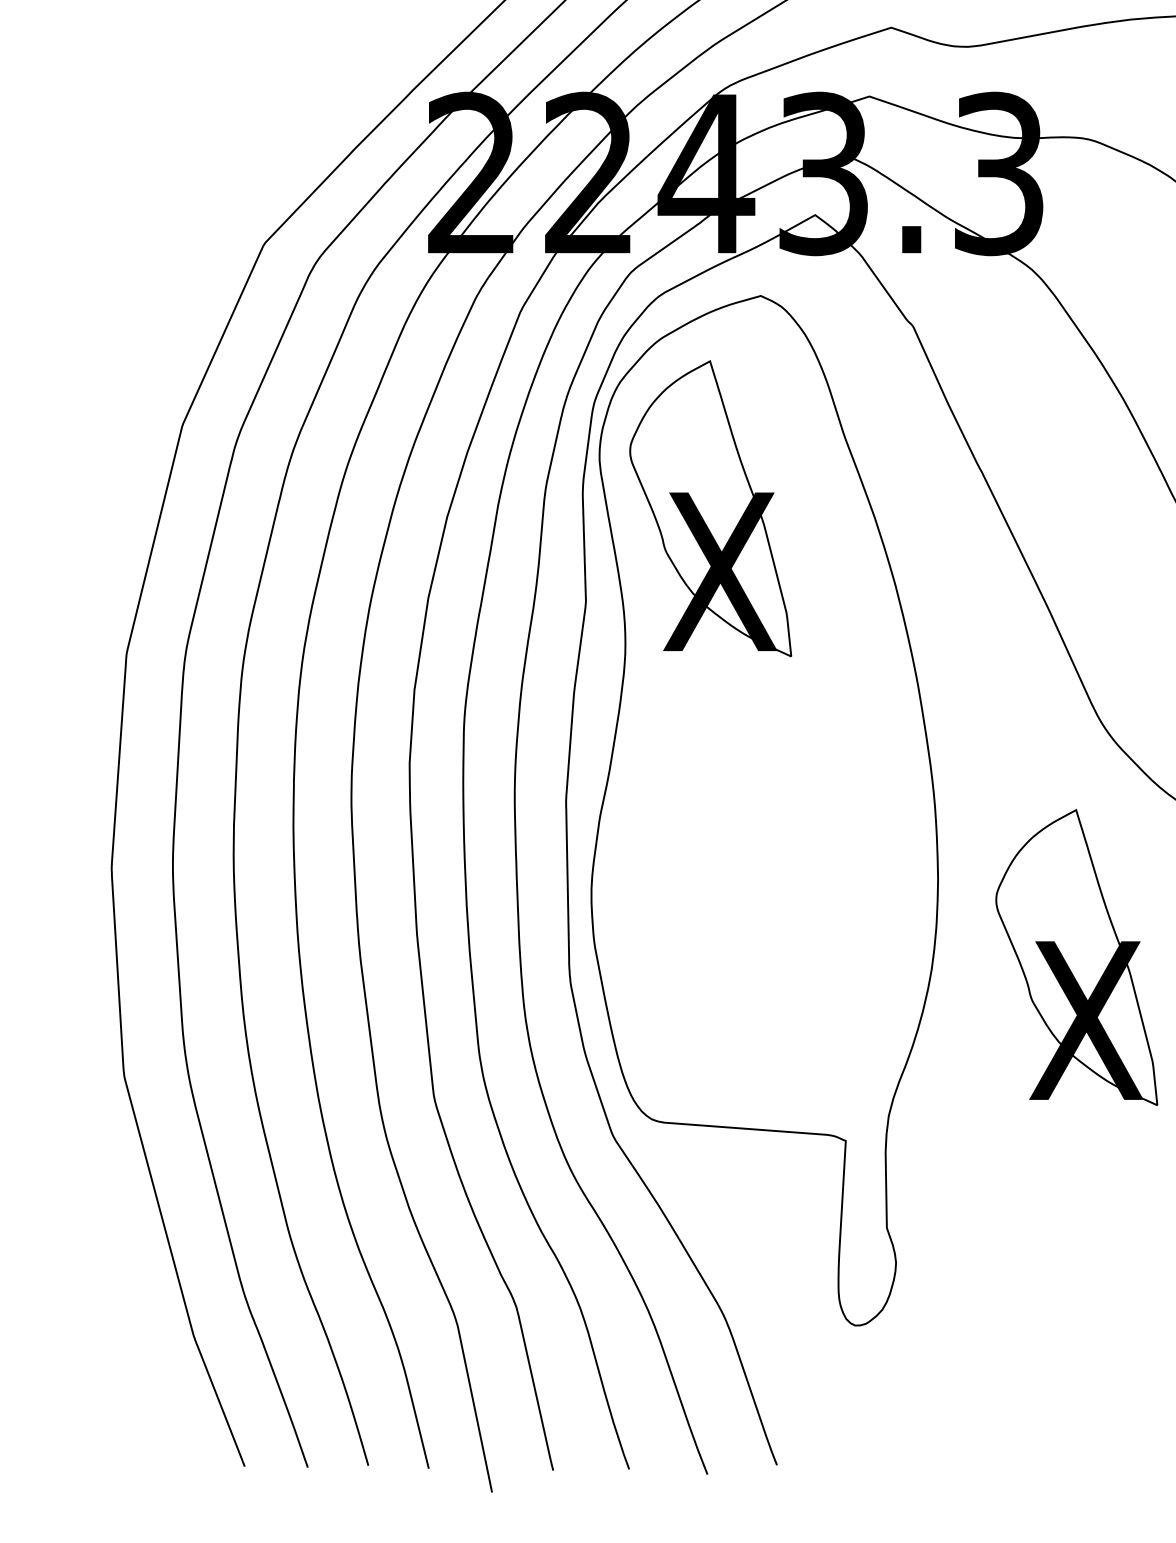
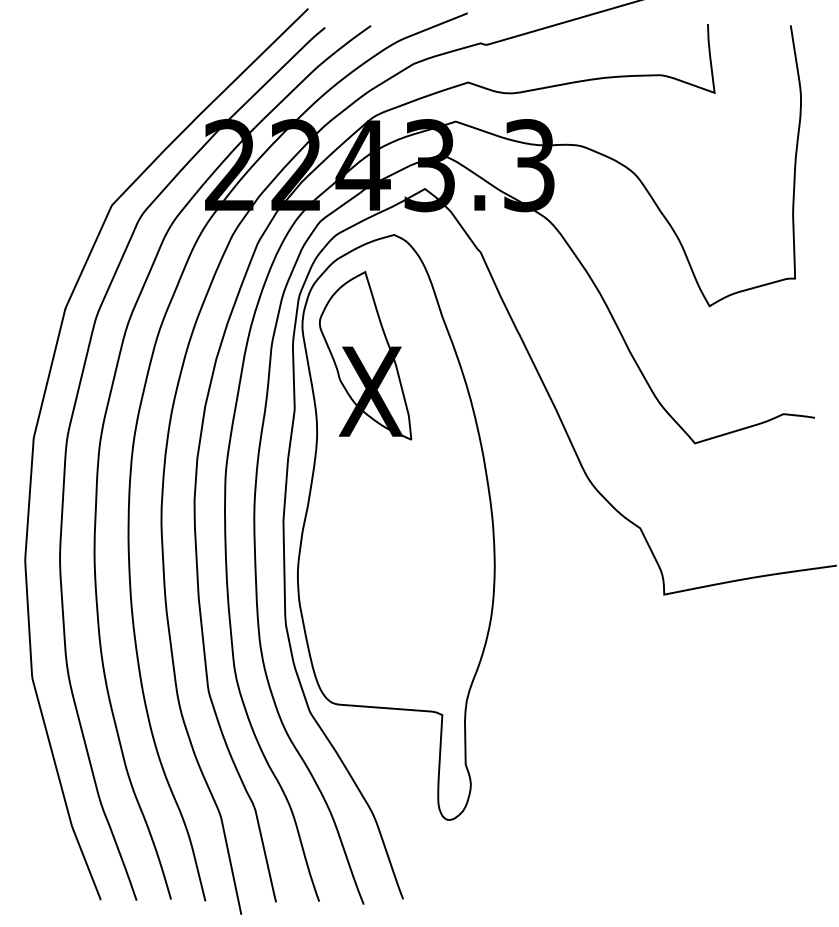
part: (1076, 956) -> (573, 610), removed

